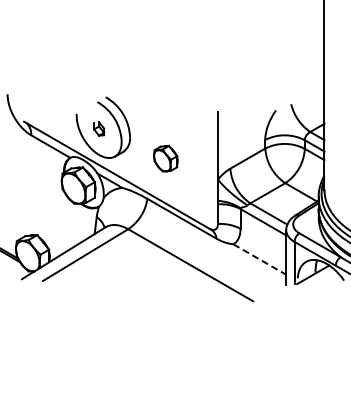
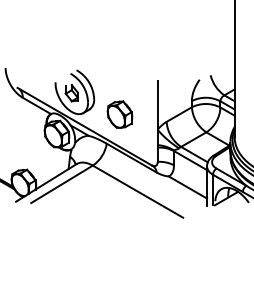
part: (98, 128) -> (71, 92), size x1.67
part: (165, 158) -> (119, 114), size x1.43
line: (259, 259) -> (187, 187), dashed -> solid

